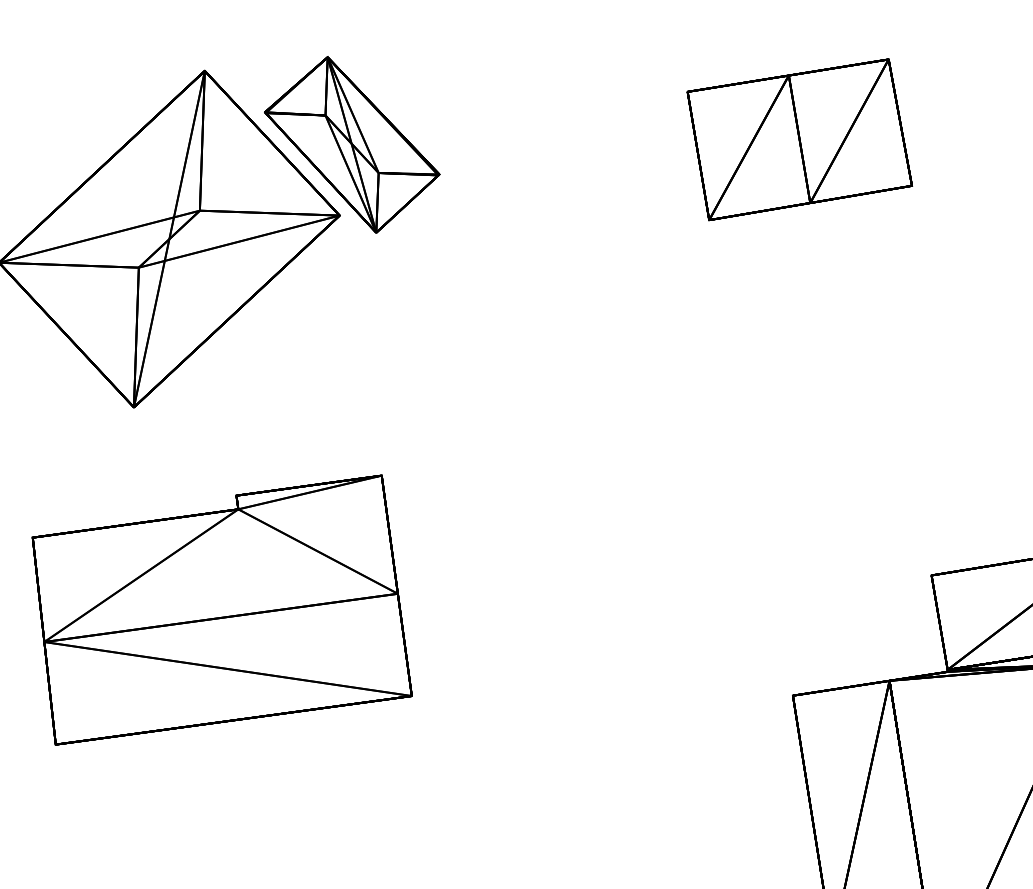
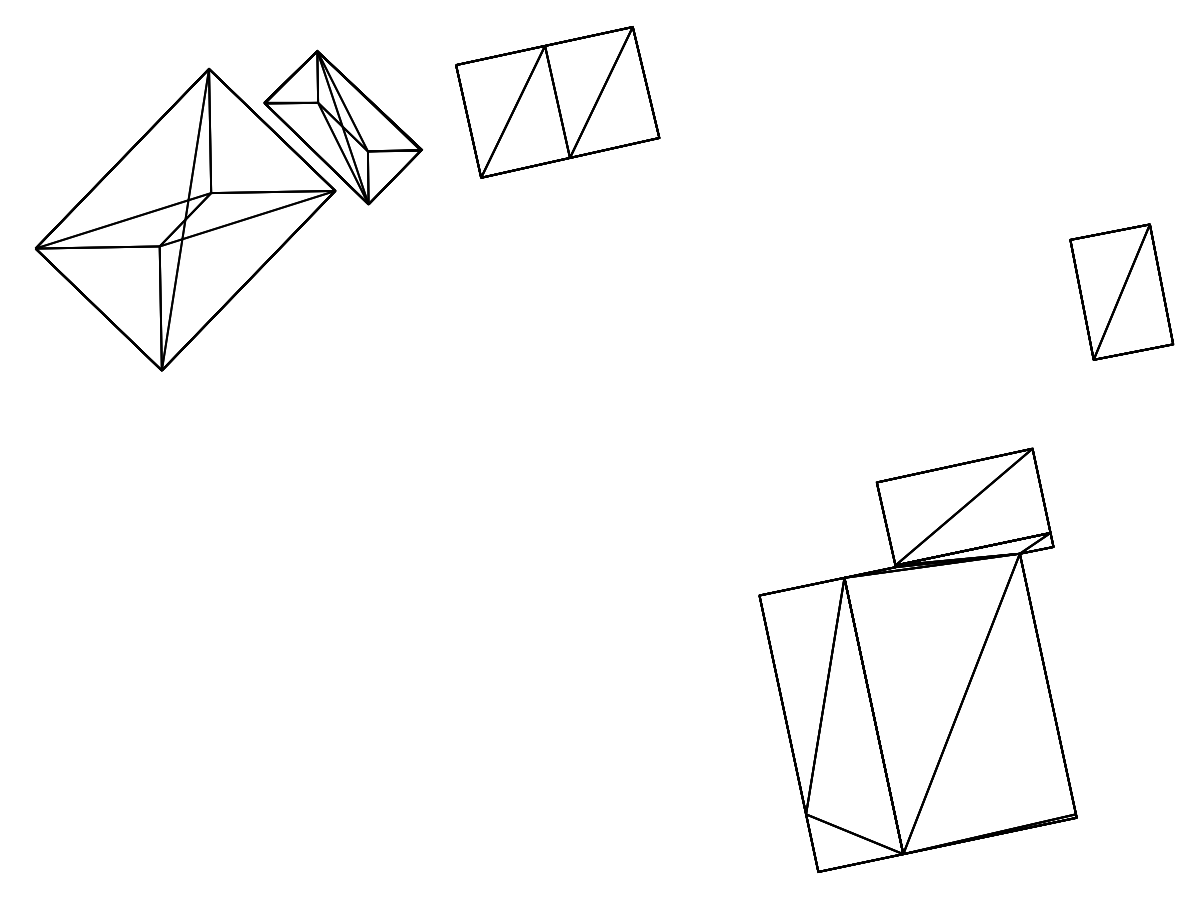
part: (799, 139) -> (557, 102), moved
part: (222, 610) -> (249, 546), removed

